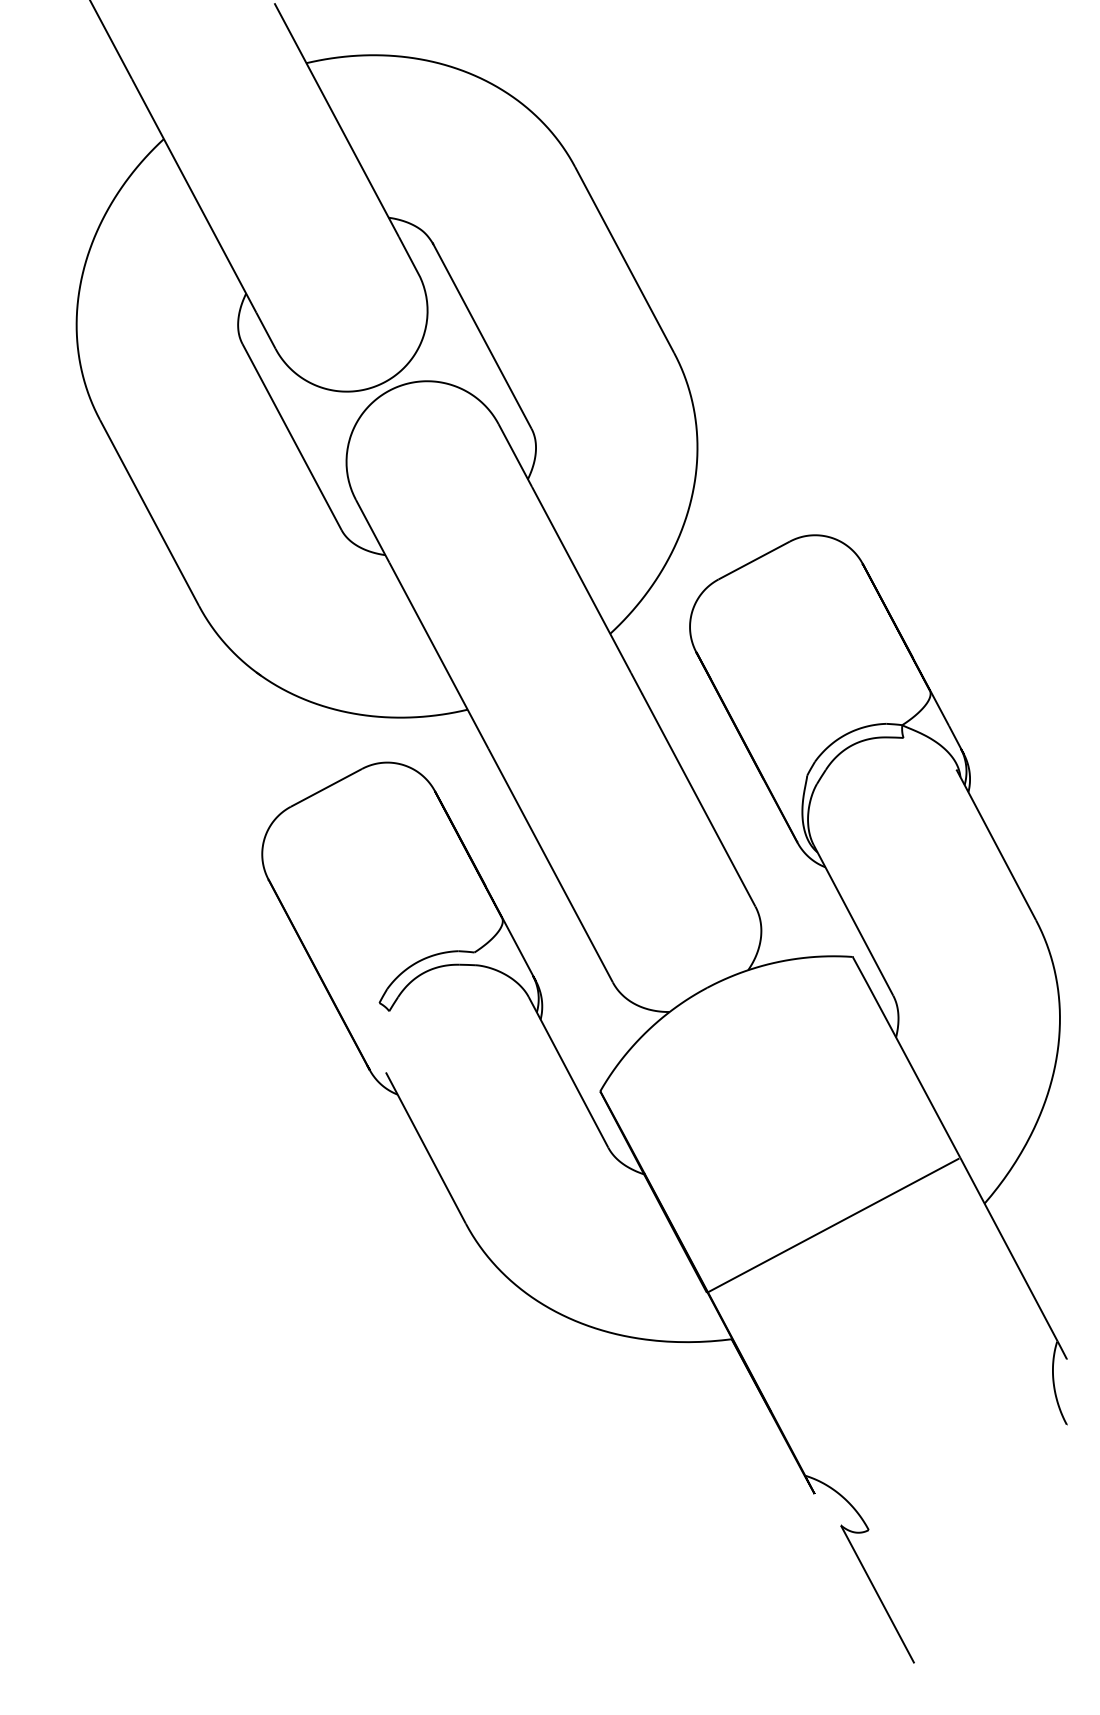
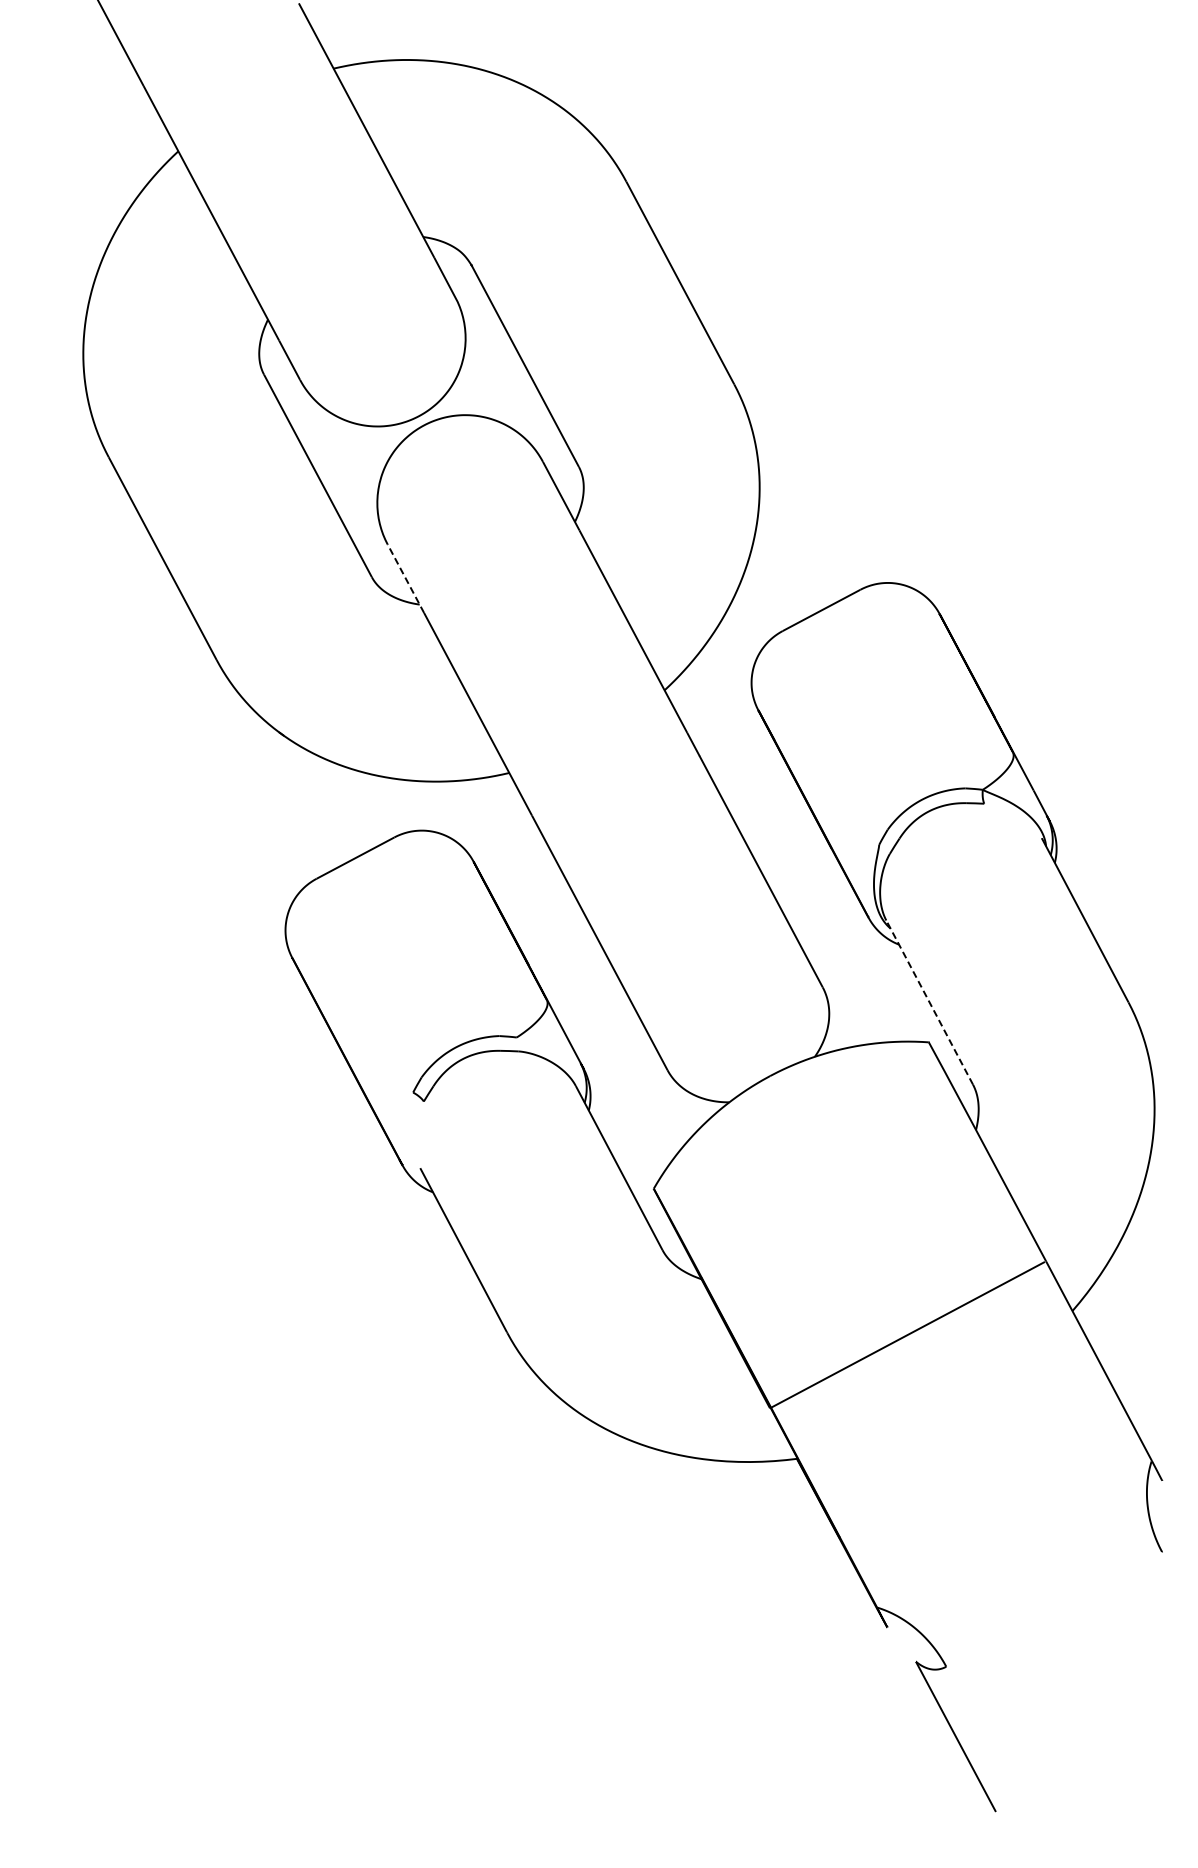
line: (372, 531) -> (405, 578), solid -> dashed
line: (853, 920) -> (929, 1002), solid -> dashed

